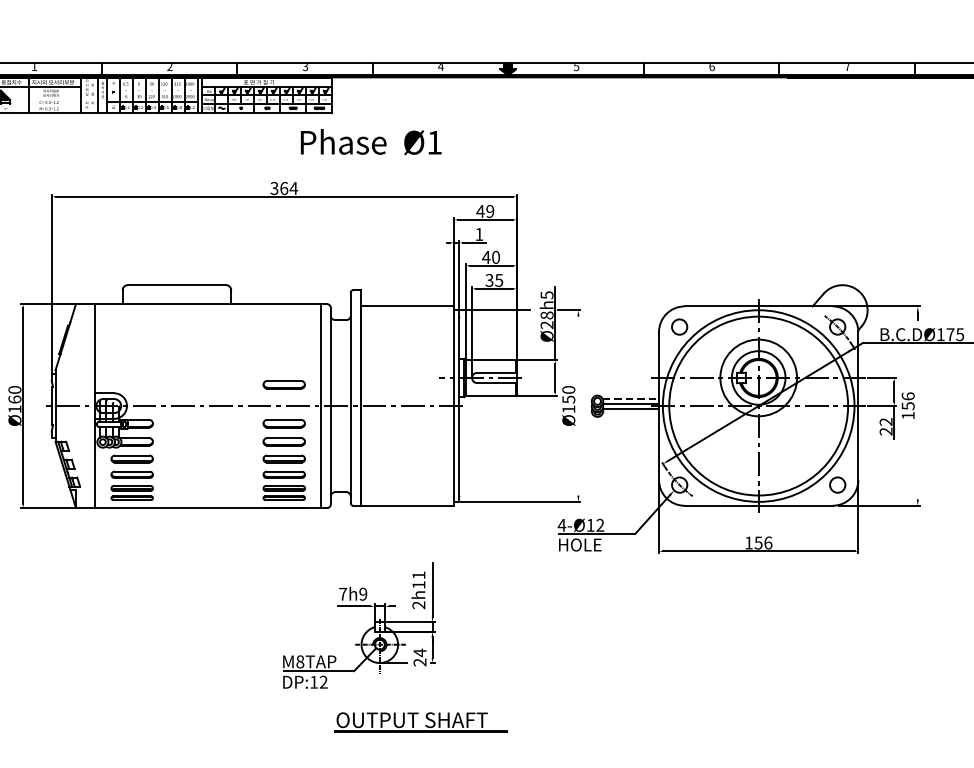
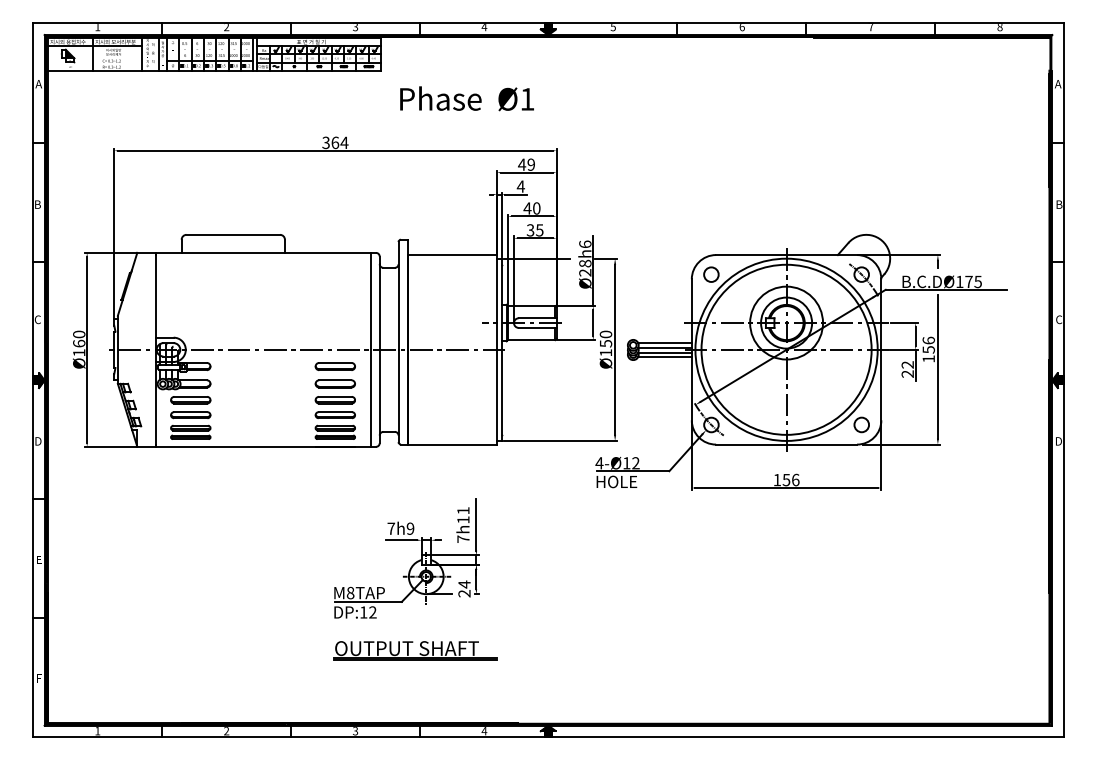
text: (370, 141) -> (466, 98), moved
text: (478, 234) -> (520, 186), 1 -> 4
text: (547, 295) -> (585, 244), Ø28h5 -> Ø28h6
part: (283, 384) -> (334, 329), removed
line: (631, 398) -> (665, 342), dashed -> solid
line: (578, 405) -> (615, 349), added
line: (630, 414) -> (664, 357), added
line: (917, 423) -> (937, 366), added
text: (418, 604) -> (463, 538), 2h11 -> 7h11
part: (421, 722) -> (415, 650), moved

